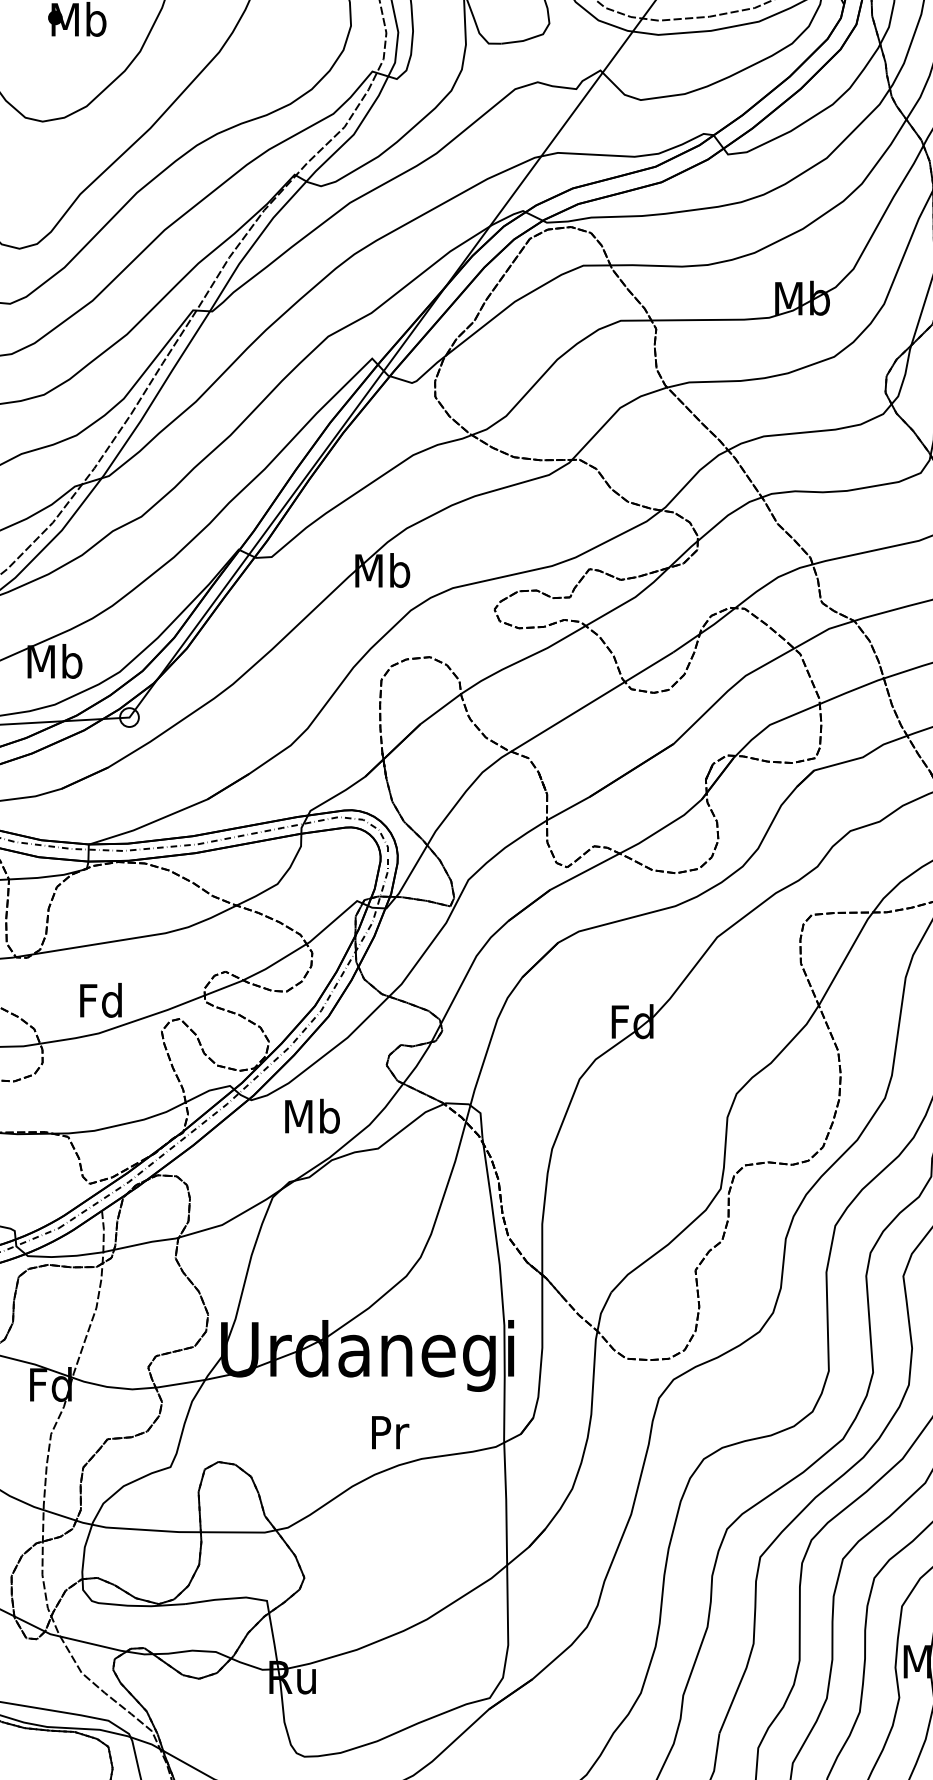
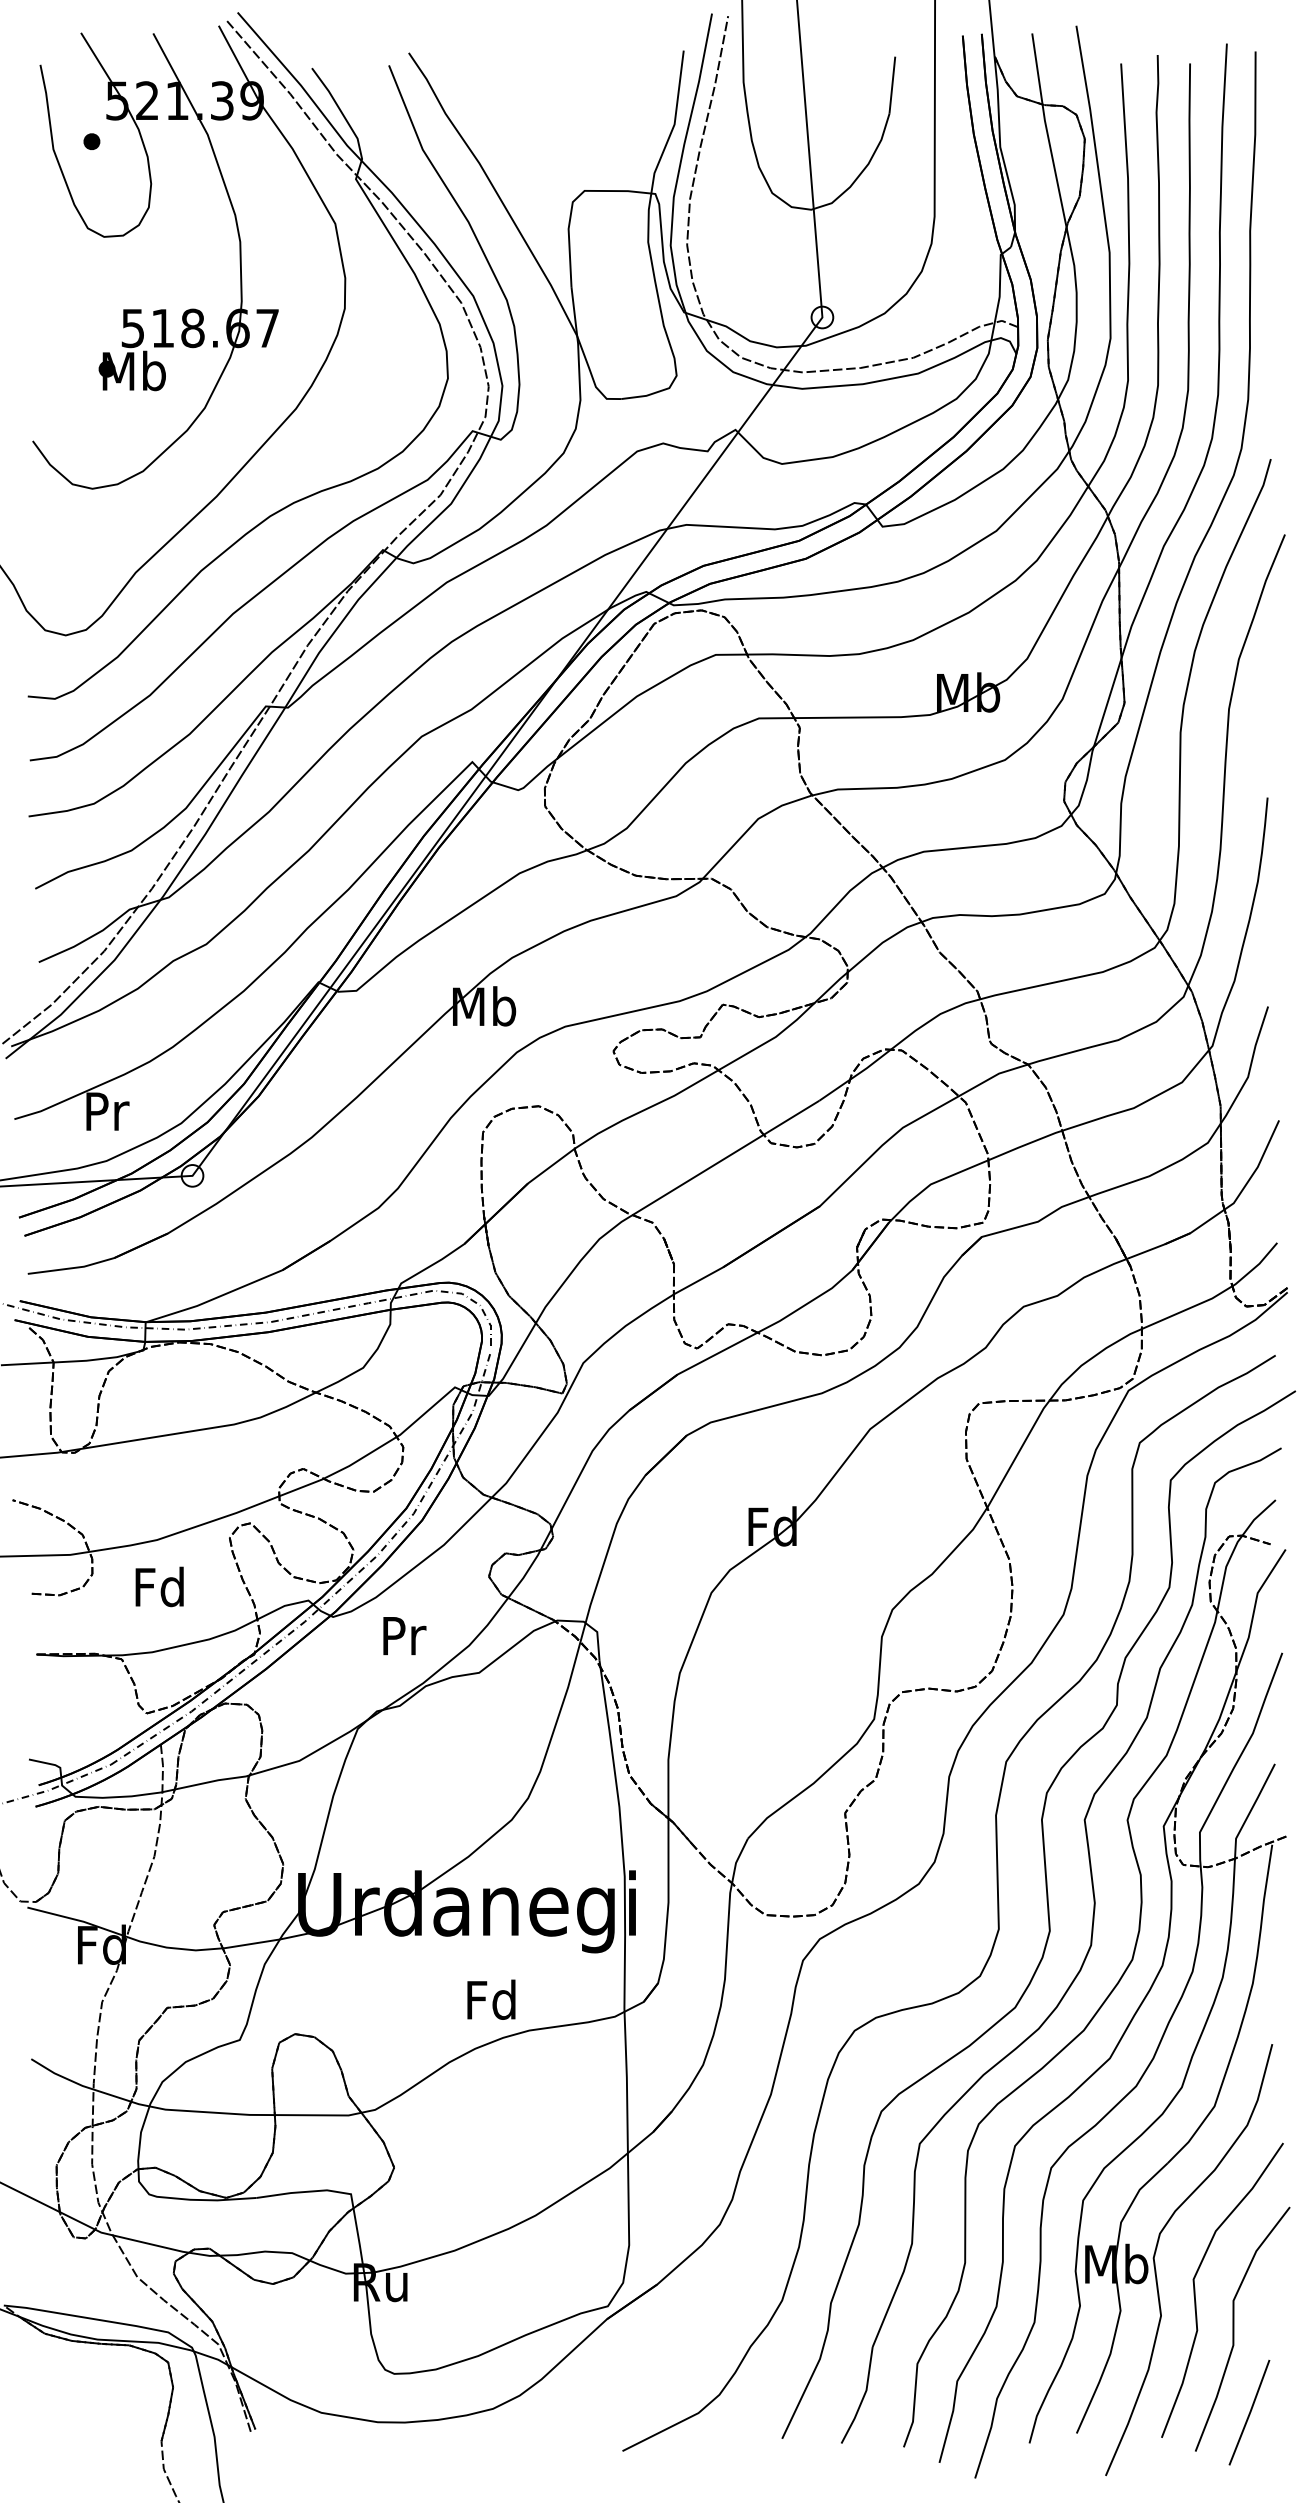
text: (54, 661) -> (106, 1111), Mb -> Pr
text: (100, 1000) -> (159, 1586), moved
text: (312, 1116) -> (403, 1635), Mb -> Pr
text: (388, 1431) -> (491, 1999), Pr -> Fd

